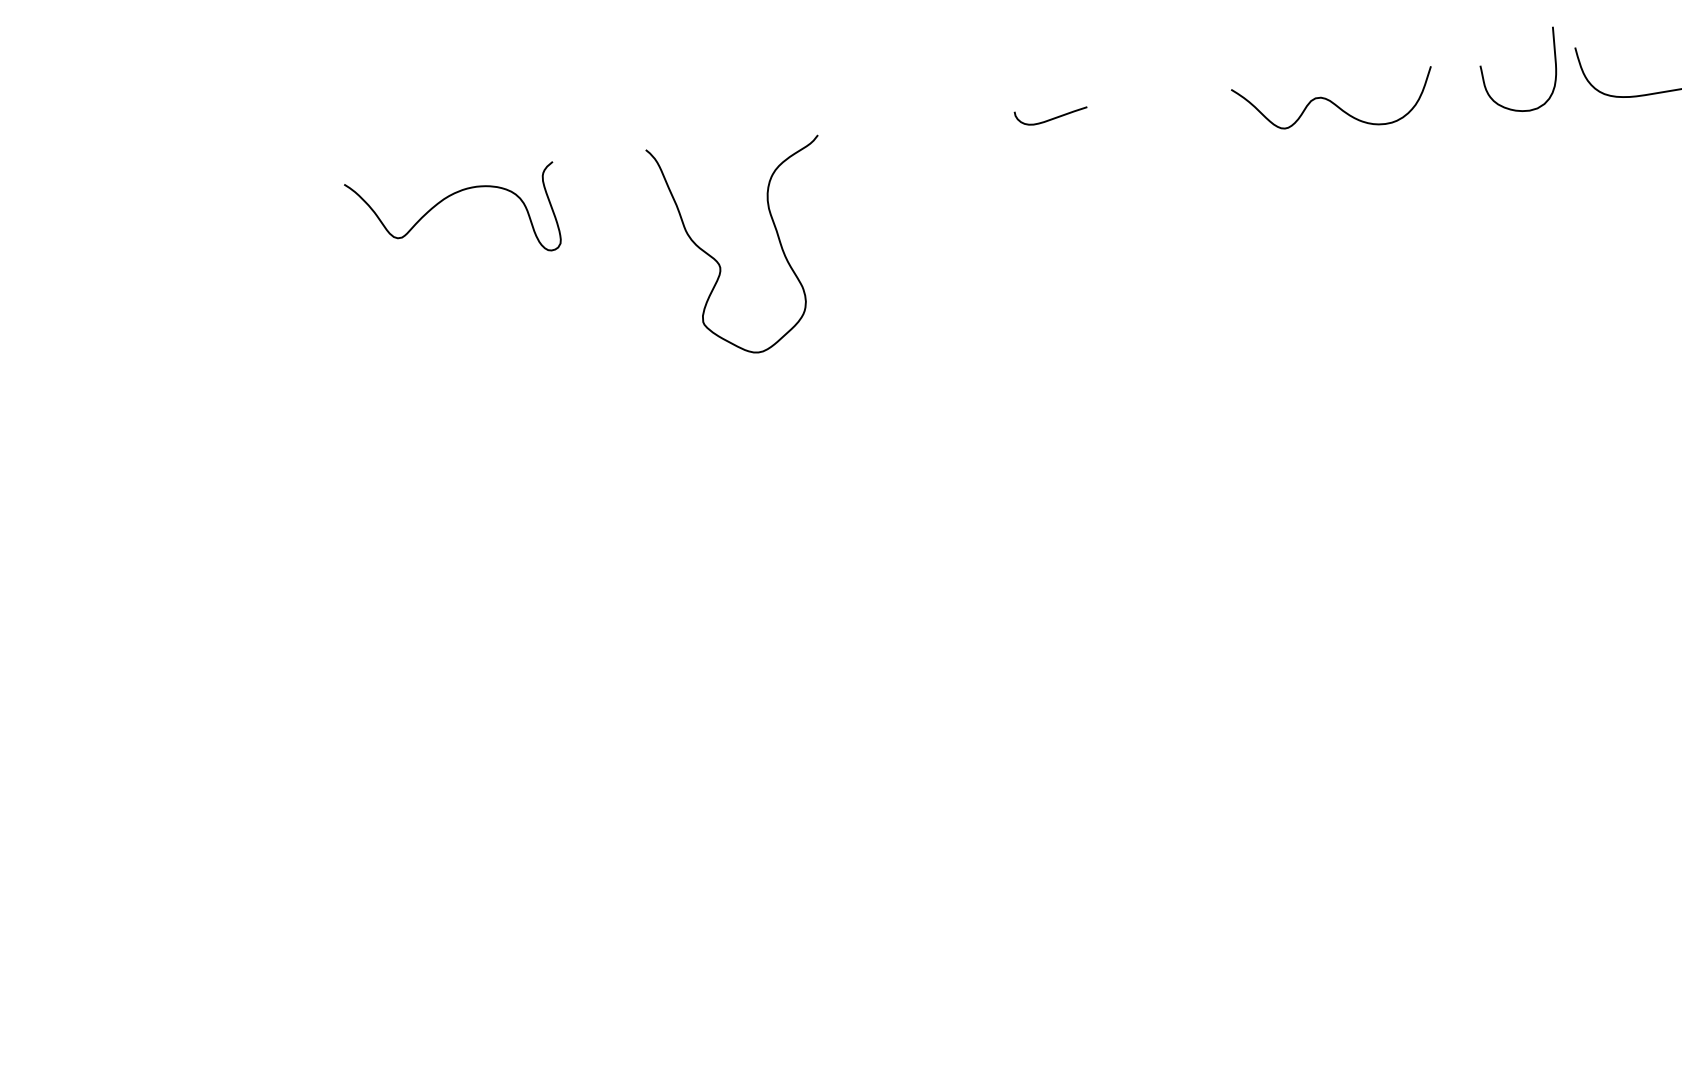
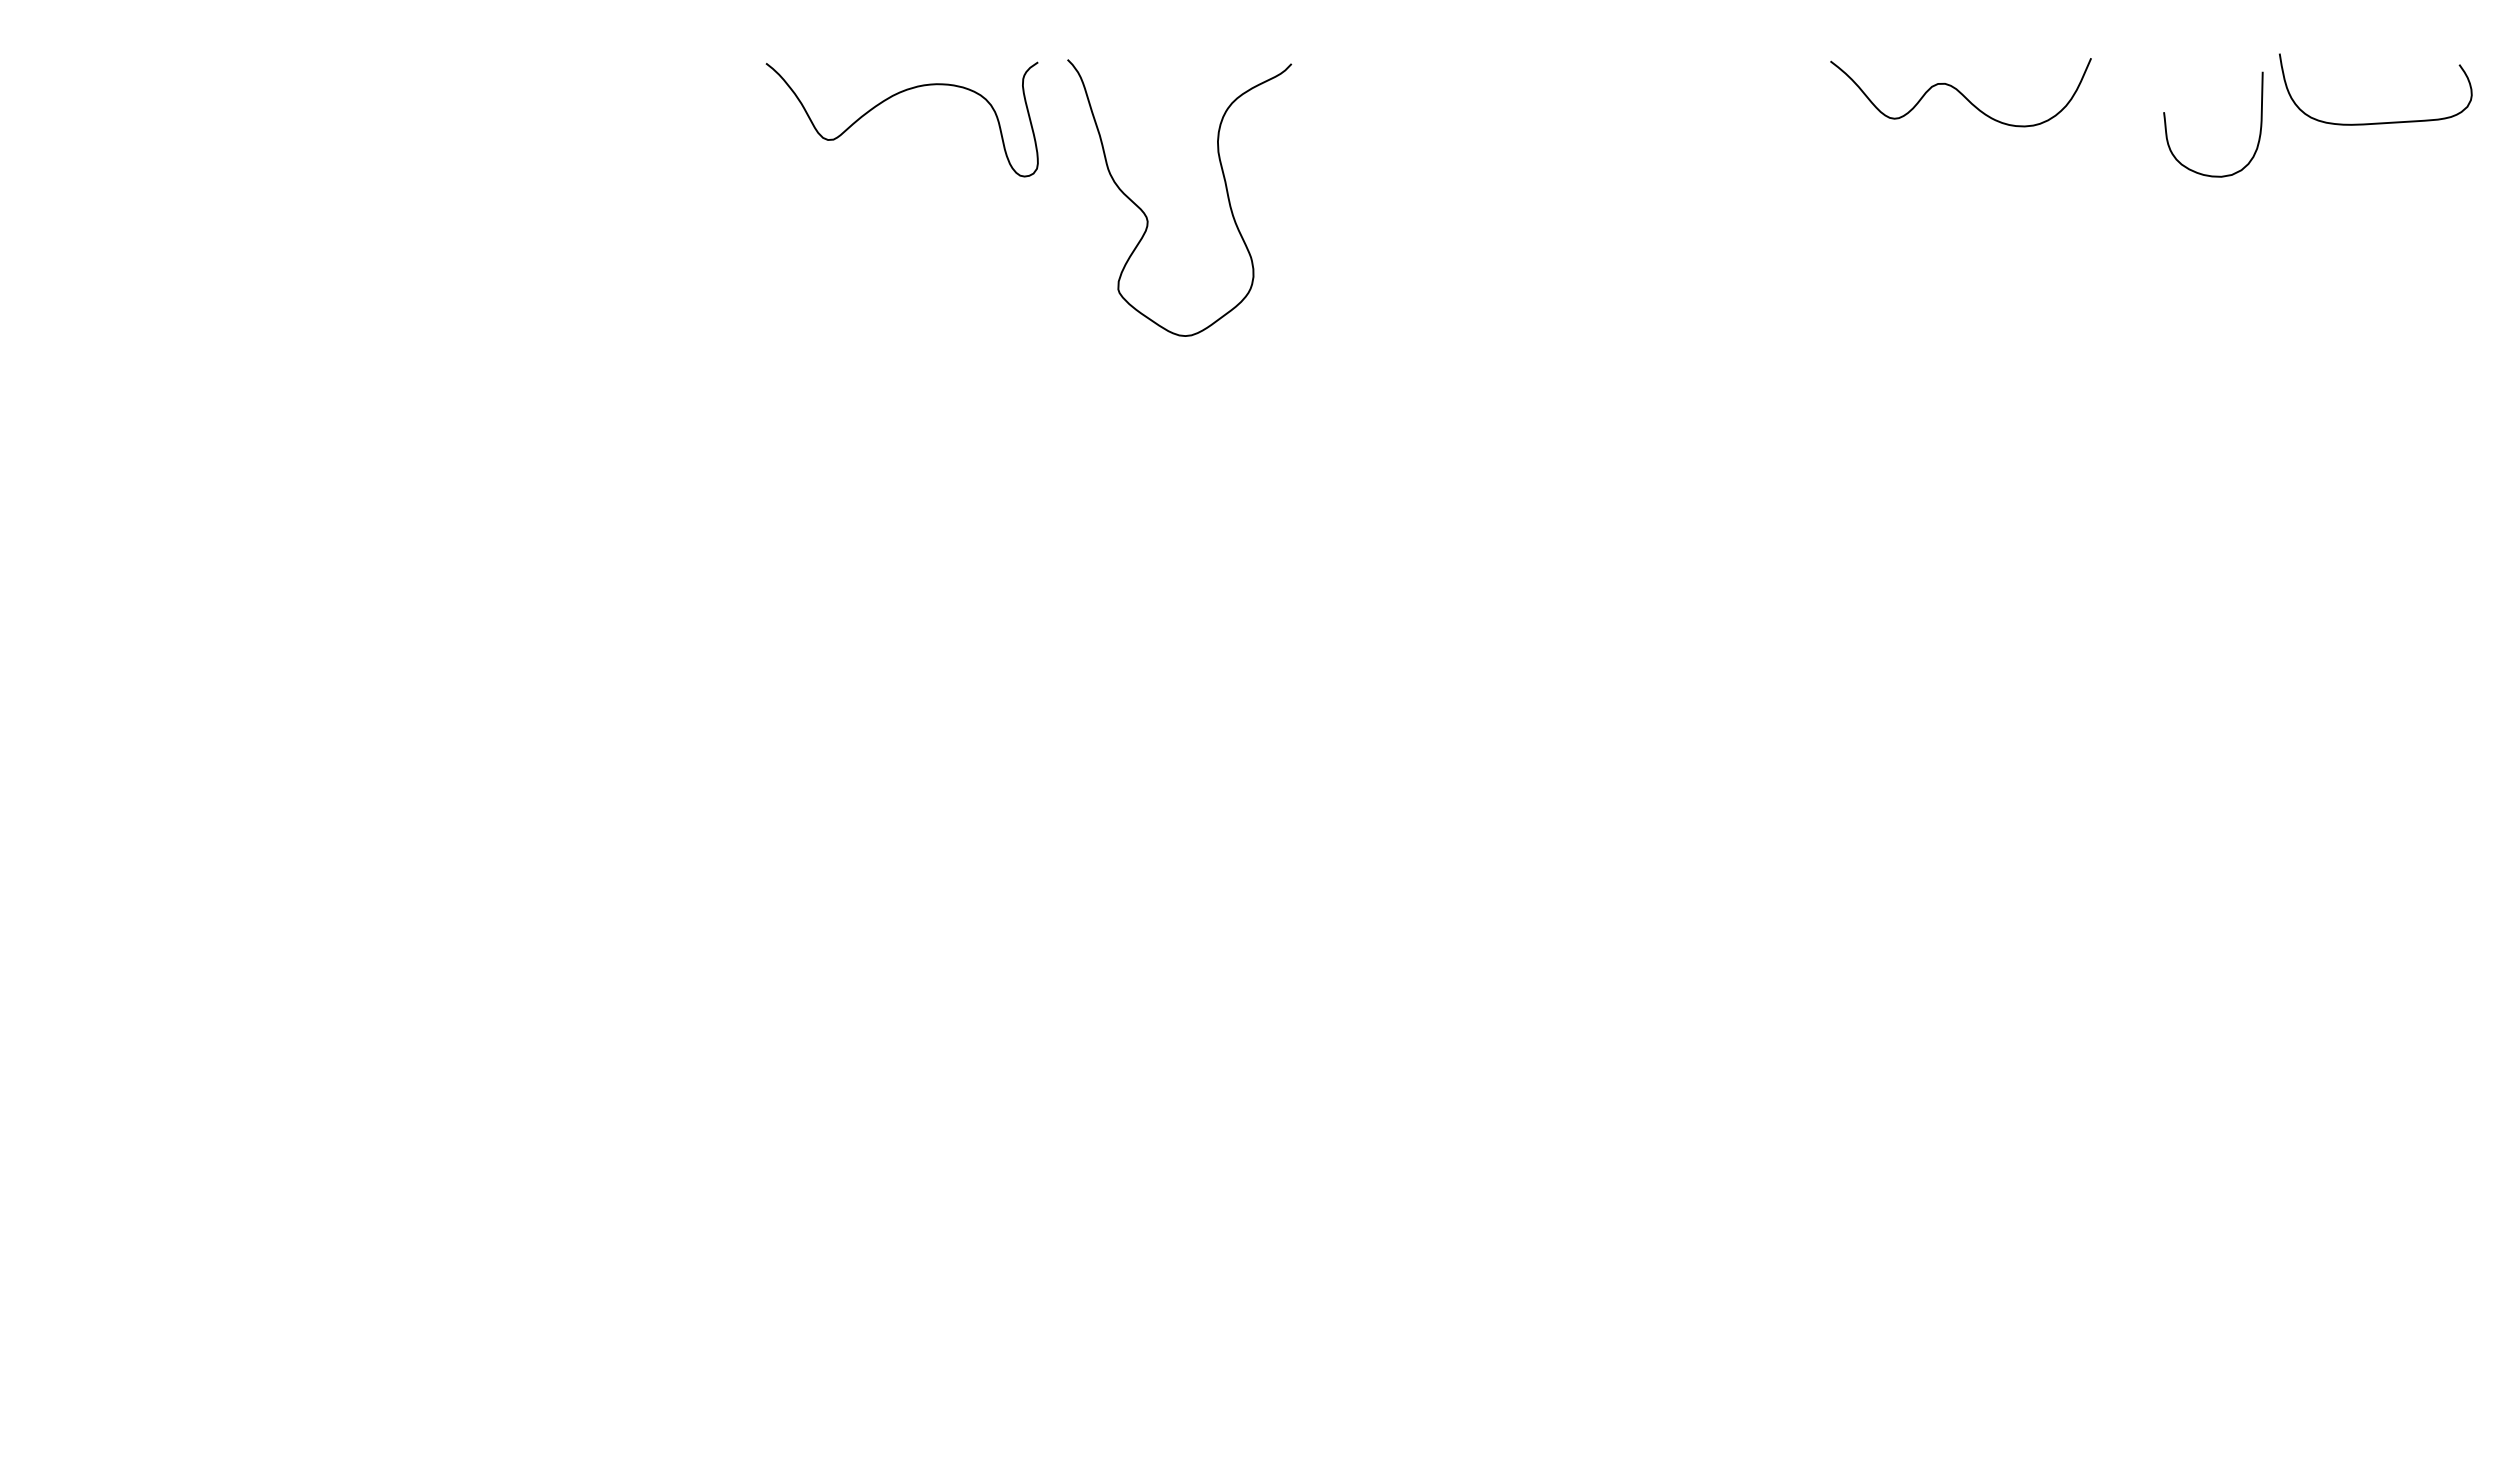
curve: (1555, 72) -> (2259, 131), moved
curve: (1051, 118) -> (1594, 74), removed
curve: (442, 201) -> (890, 98), moved

